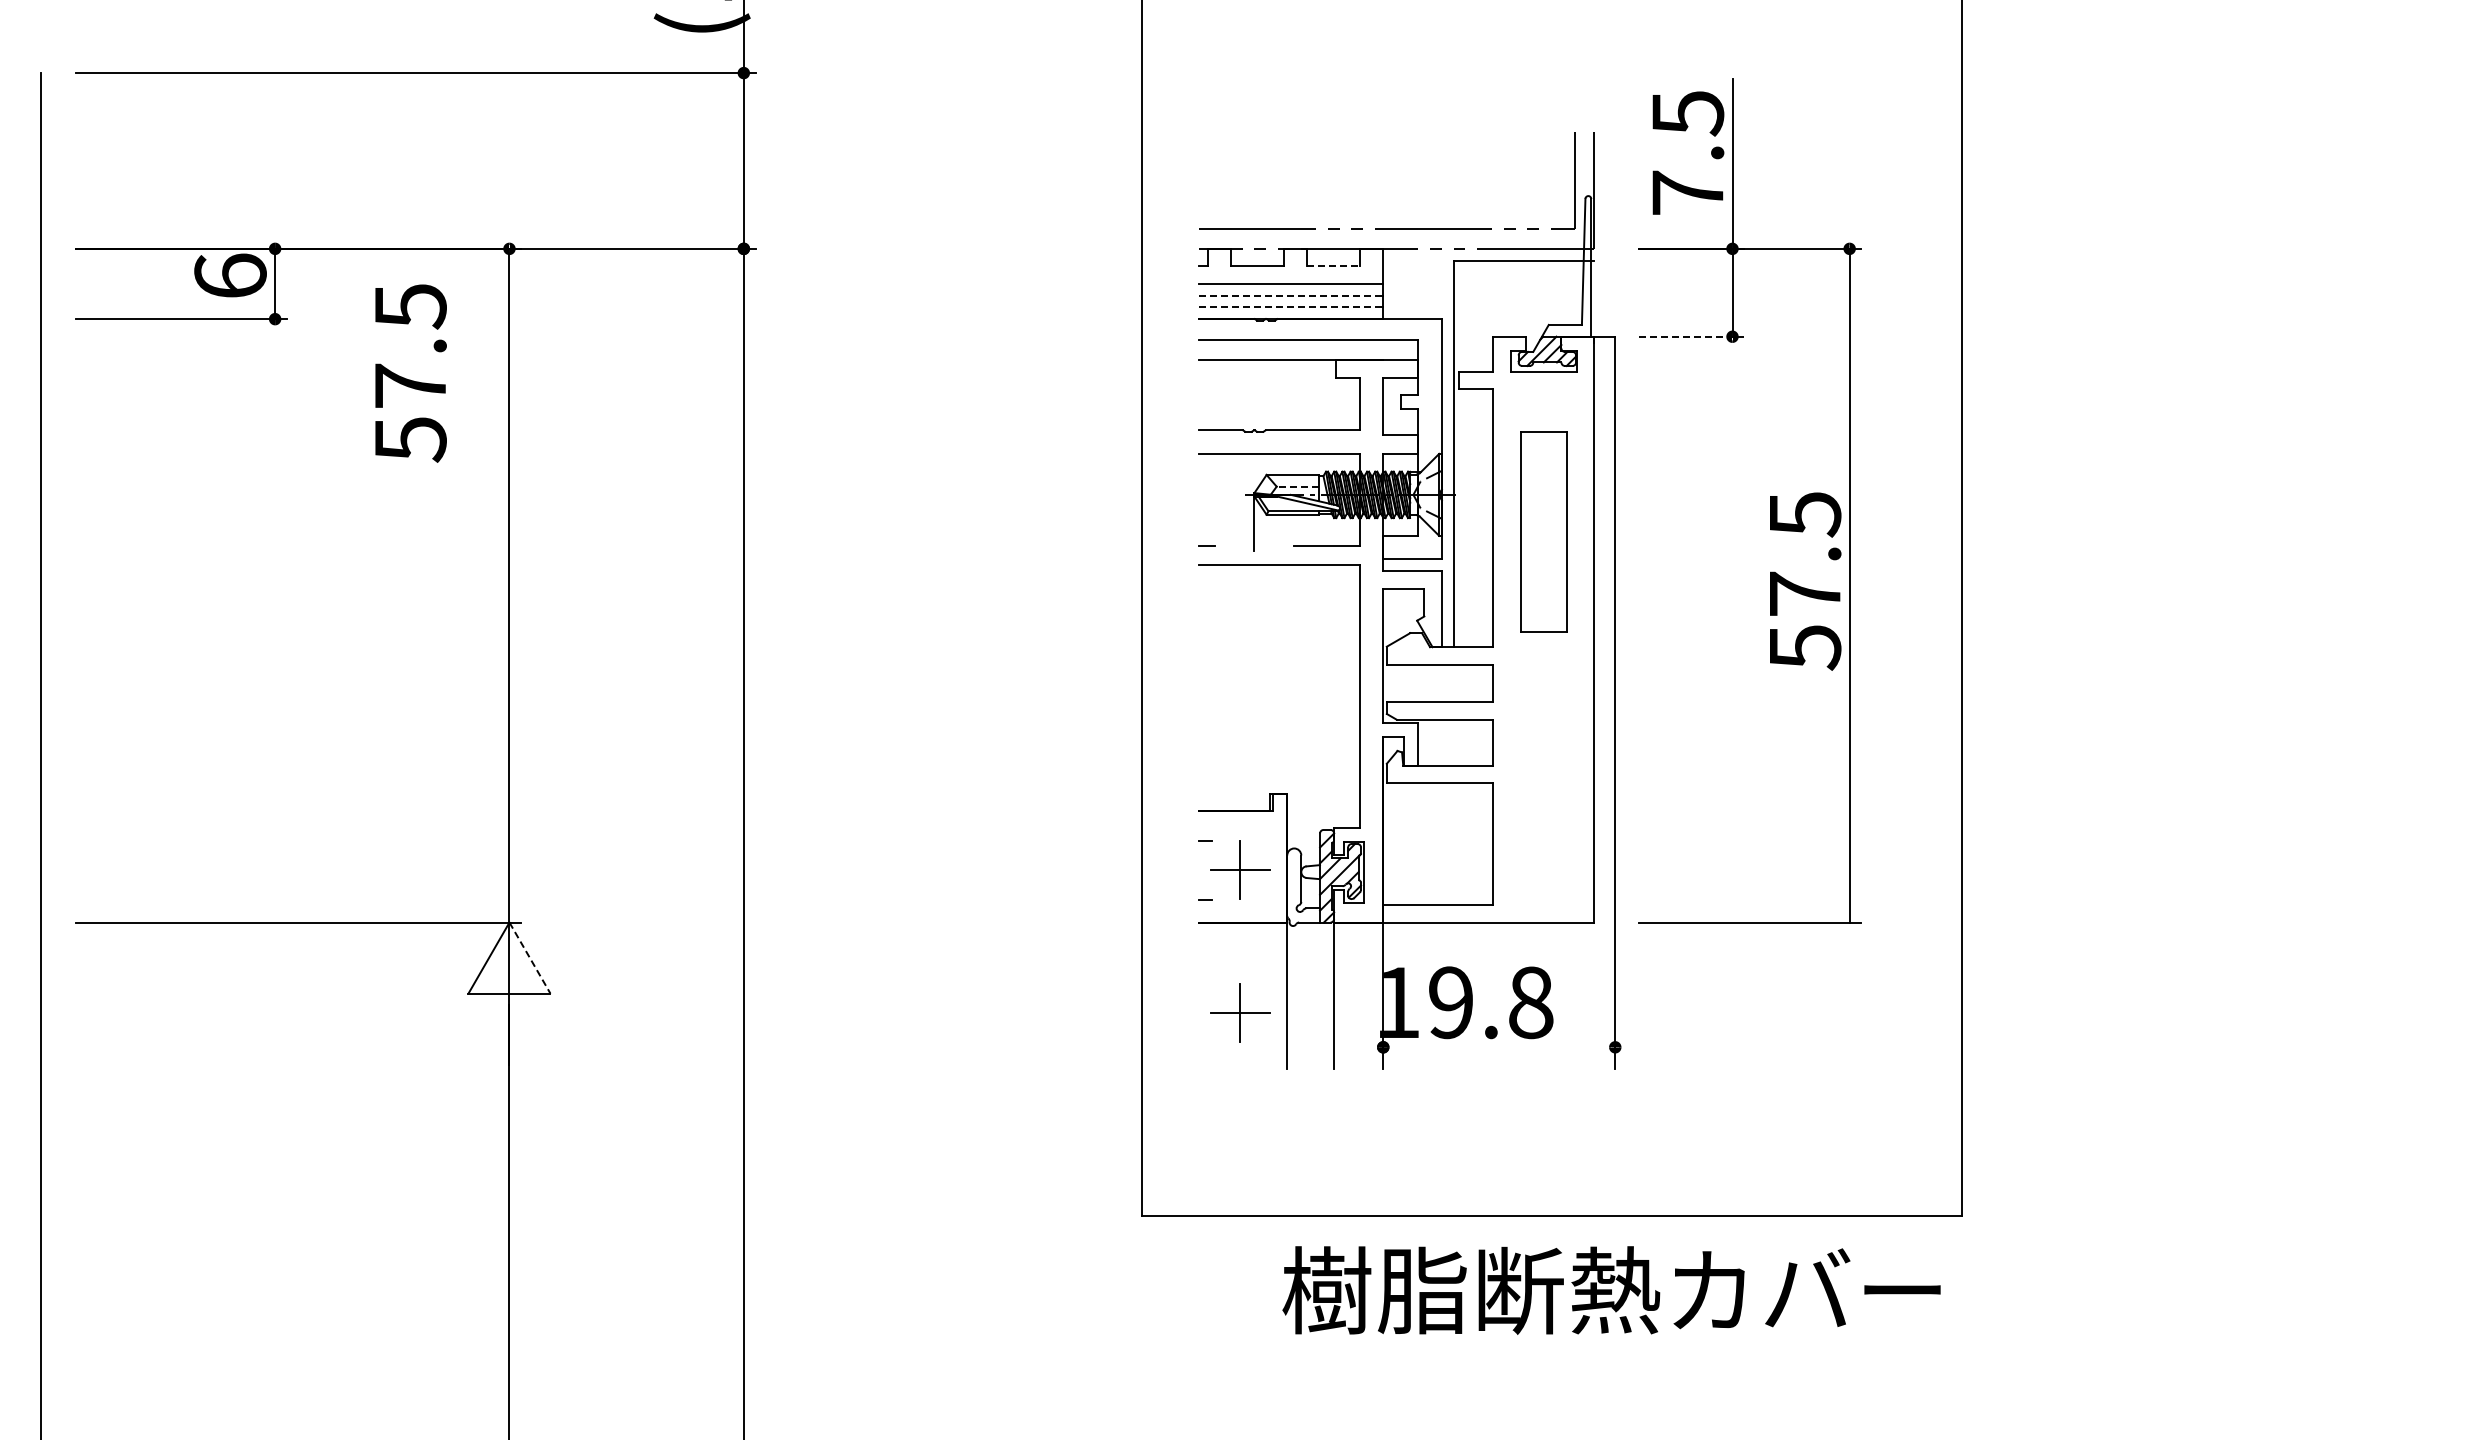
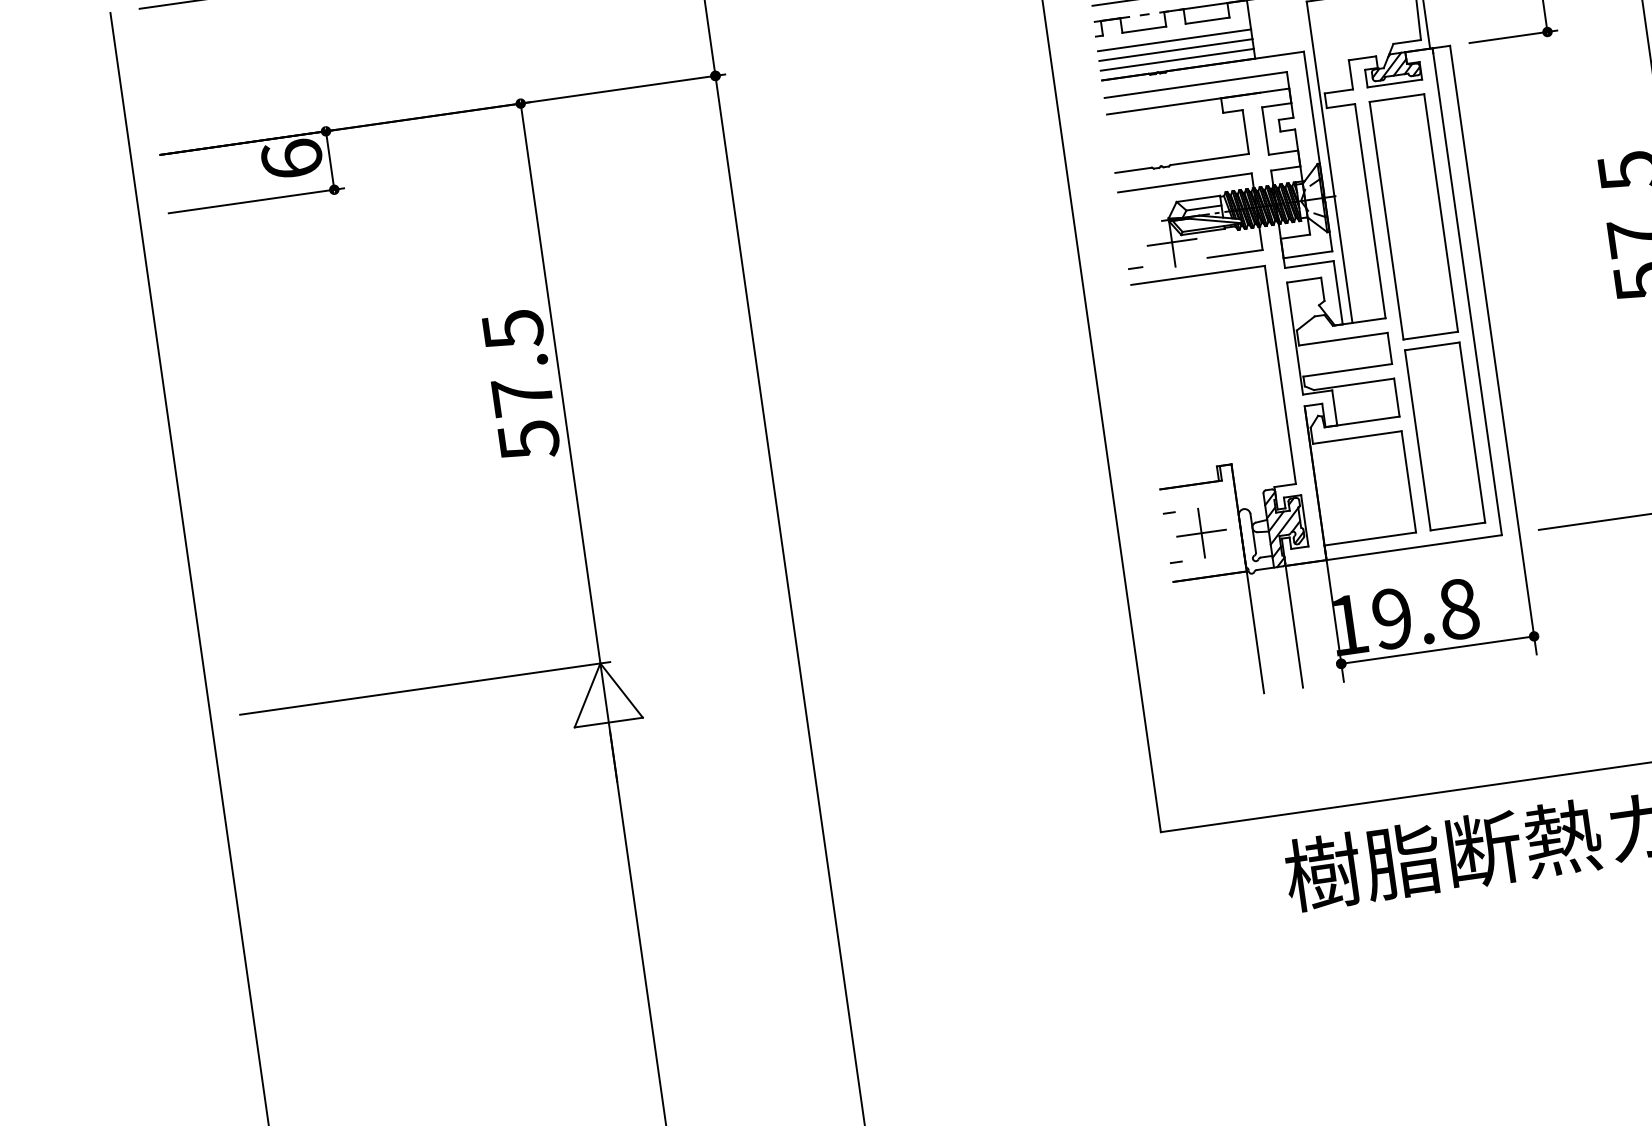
line: (1334, 266) -> (1208, 20), dashed -> solid
line: (1291, 295) -> (1176, 49), dashed -> solid
line: (1291, 307) -> (1177, 59), dashed -> solid
line: (1691, 336) -> (1513, 36), dashed -> solid
text: (410, 373) -> (521, 385), moved
line: (1297, 486) -> (1203, 207), dashed -> solid
line: (1254, 521) -> (1172, 242), added
part: (1543, 531) -> (1413, 216), size x1.43
part: (1543, 796) -> (1444, 436), added
line: (530, 958) -> (622, 690), dashed -> solid
part: (1240, 1012) -> (1218, 651), removed
line: (1499, 1047) -> (1437, 650), added

